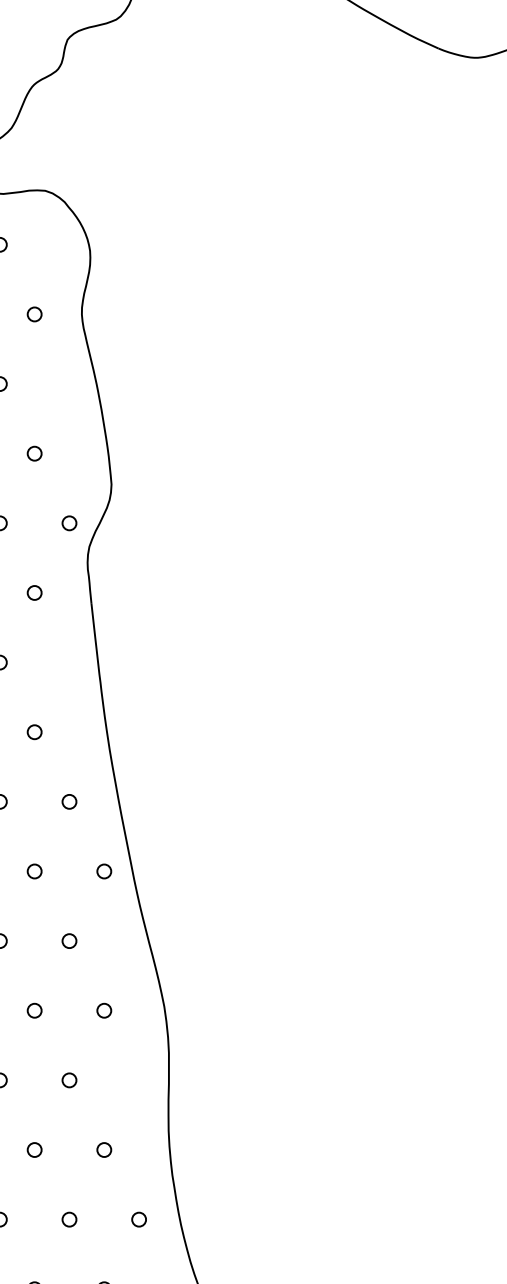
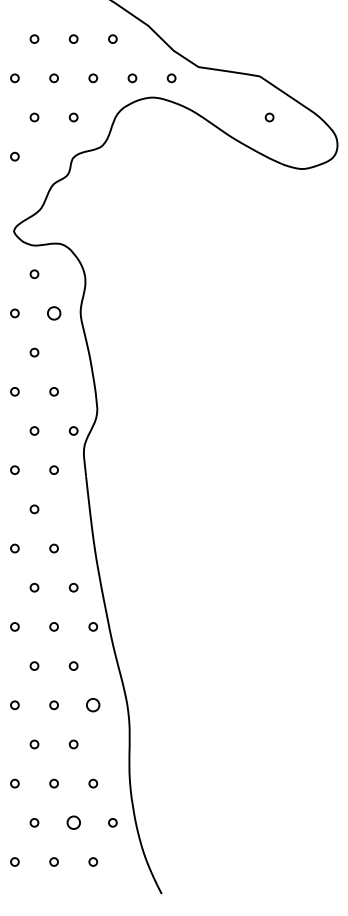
part: (33, 314) -> (53, 313), size x1.6
part: (104, 1011) -> (93, 705), size x1.6
part: (69, 1219) -> (73, 822), size x1.6

